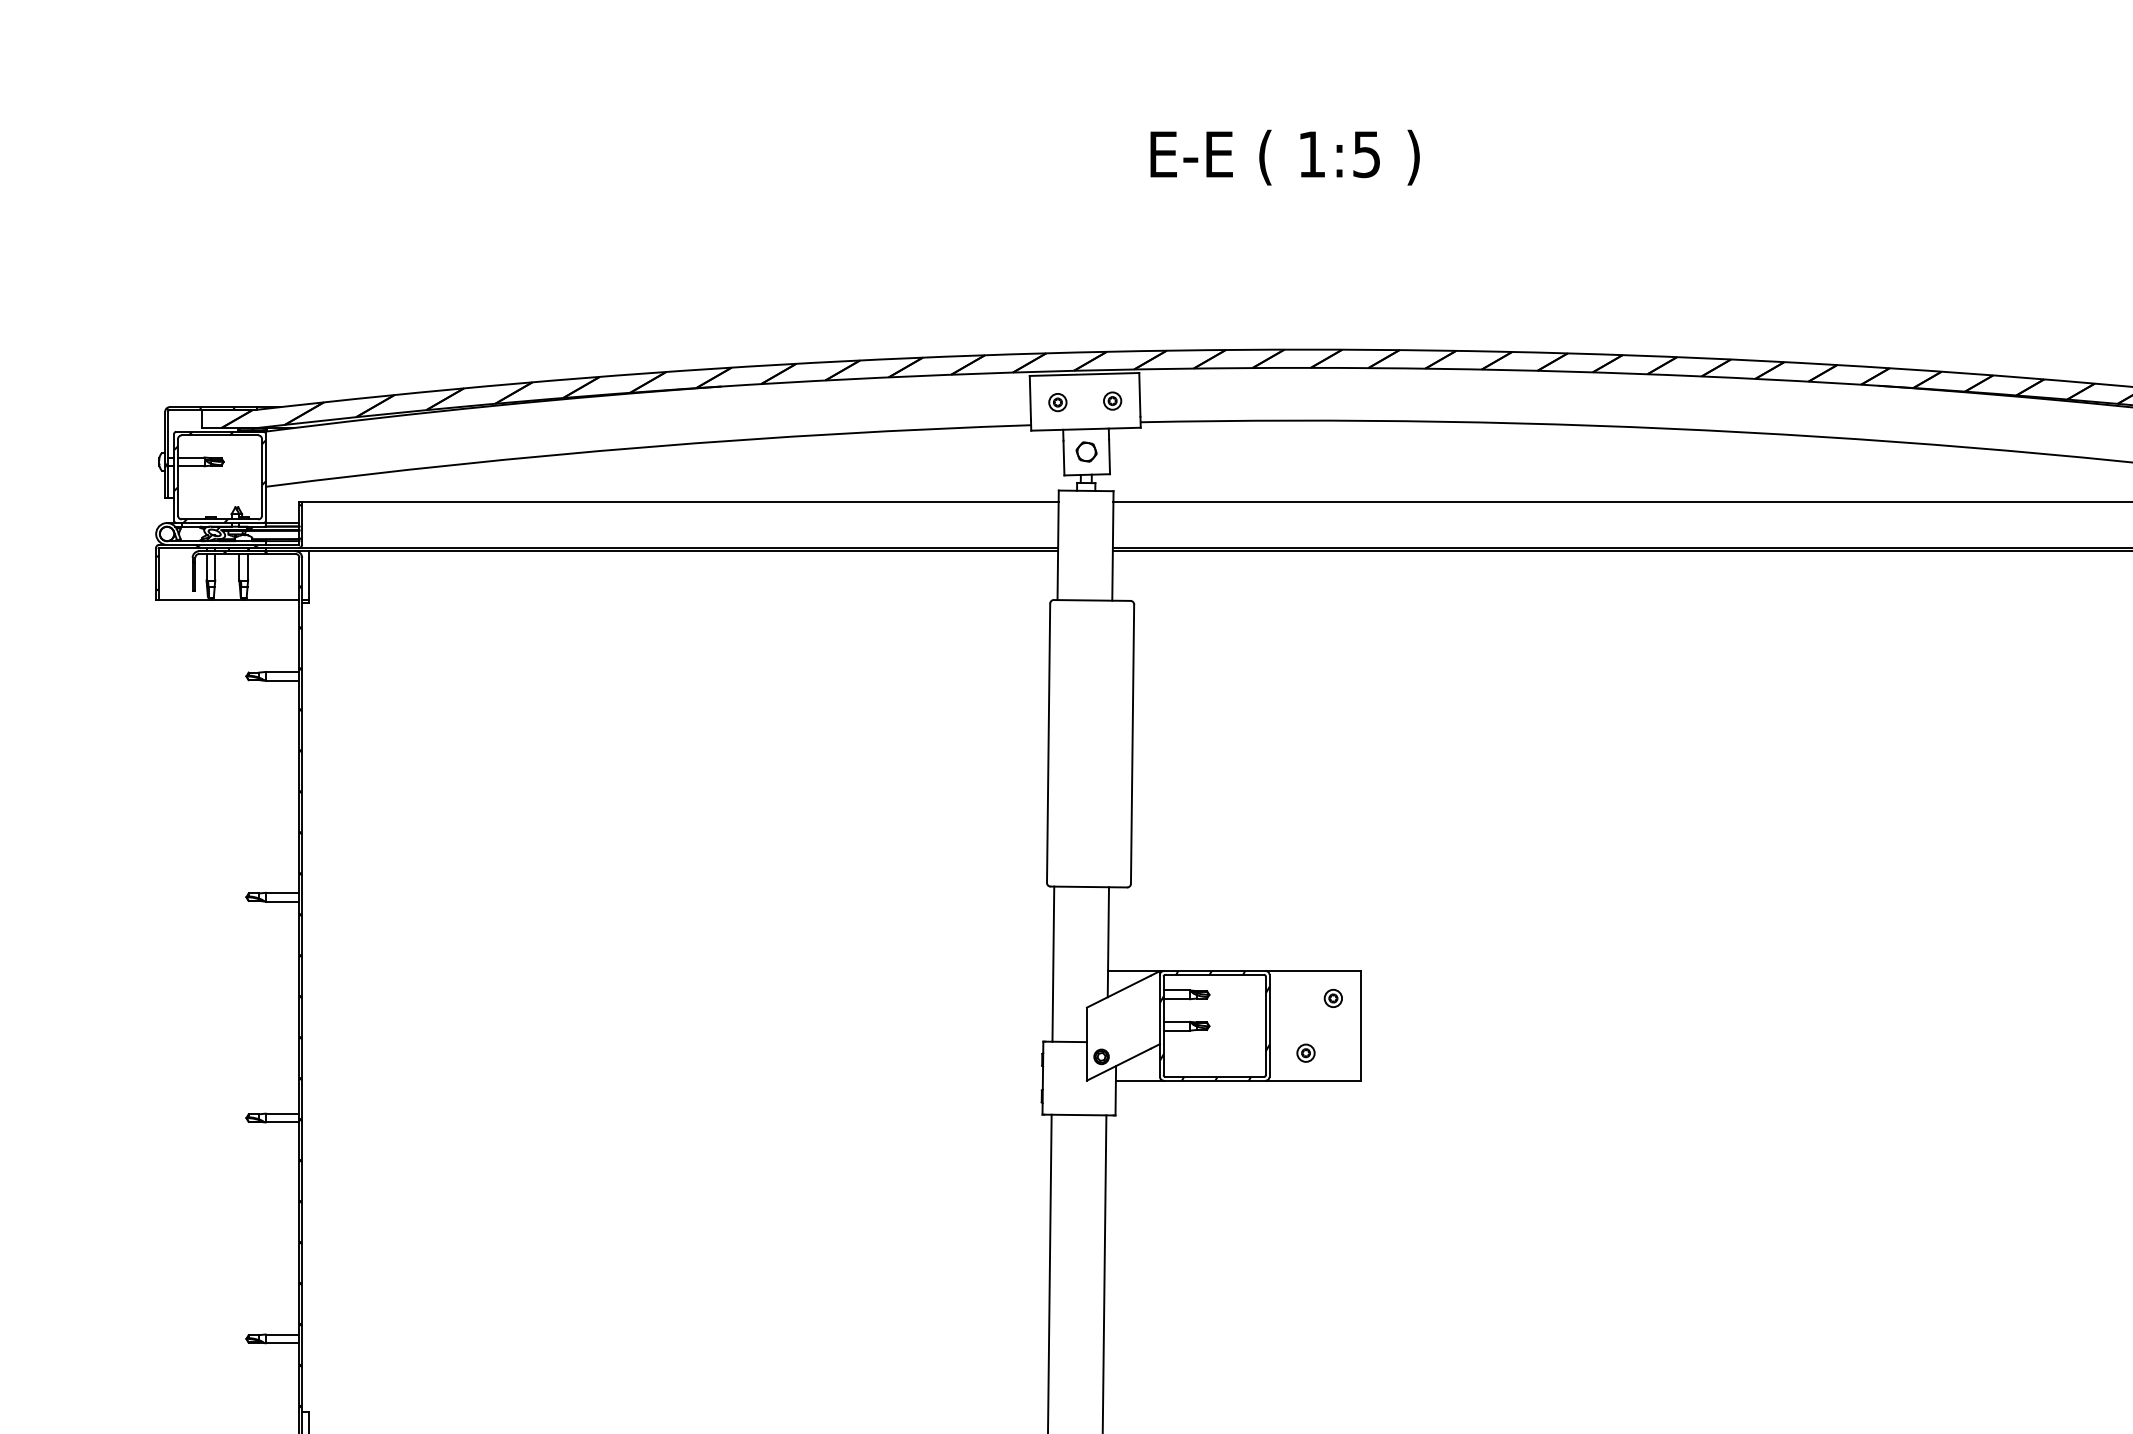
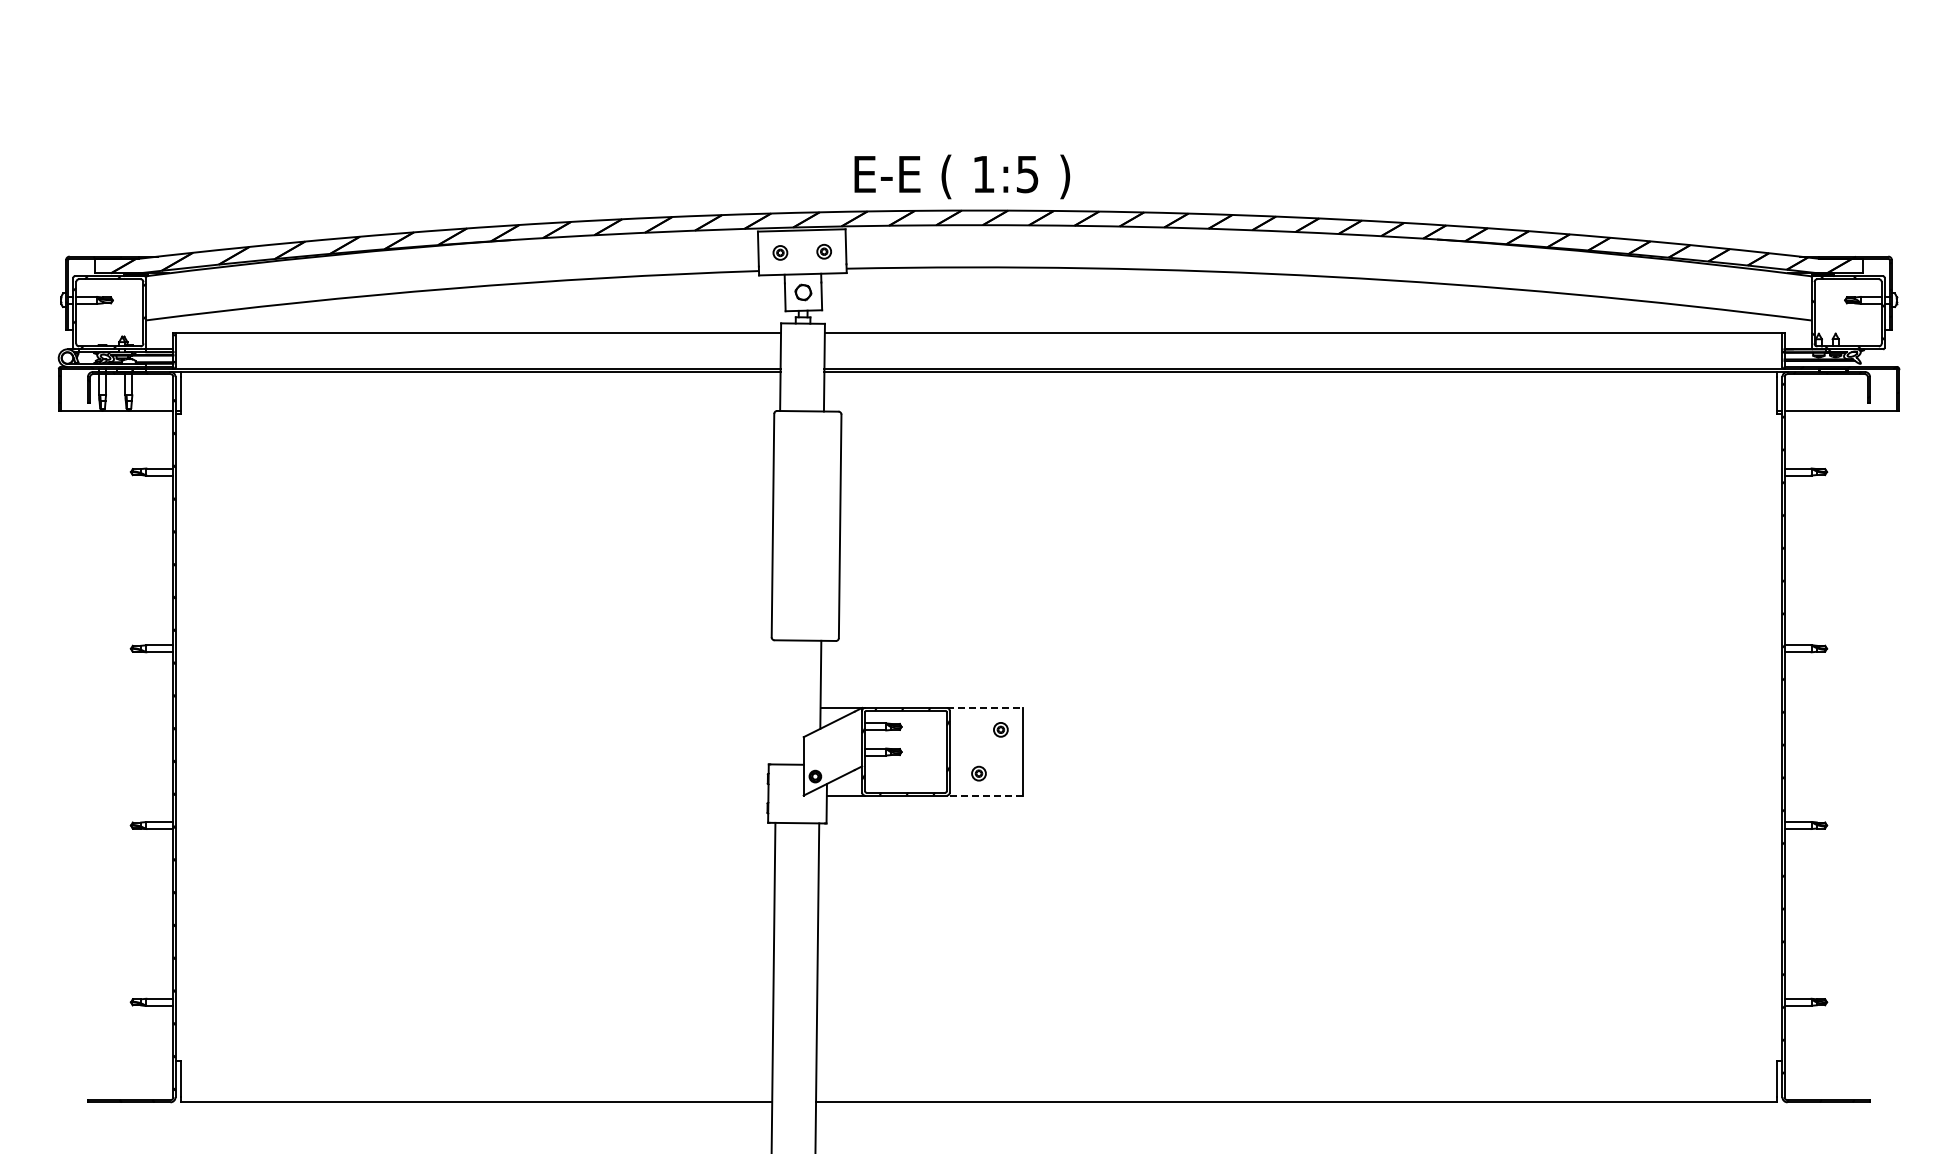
text: (1285, 157) -> (962, 176), moved
line: (1052, 964) -> (776, 702), removed
line: (1312, 970) -> (984, 707), solid -> dashed
line: (1312, 1080) -> (984, 795), solid -> dashed

